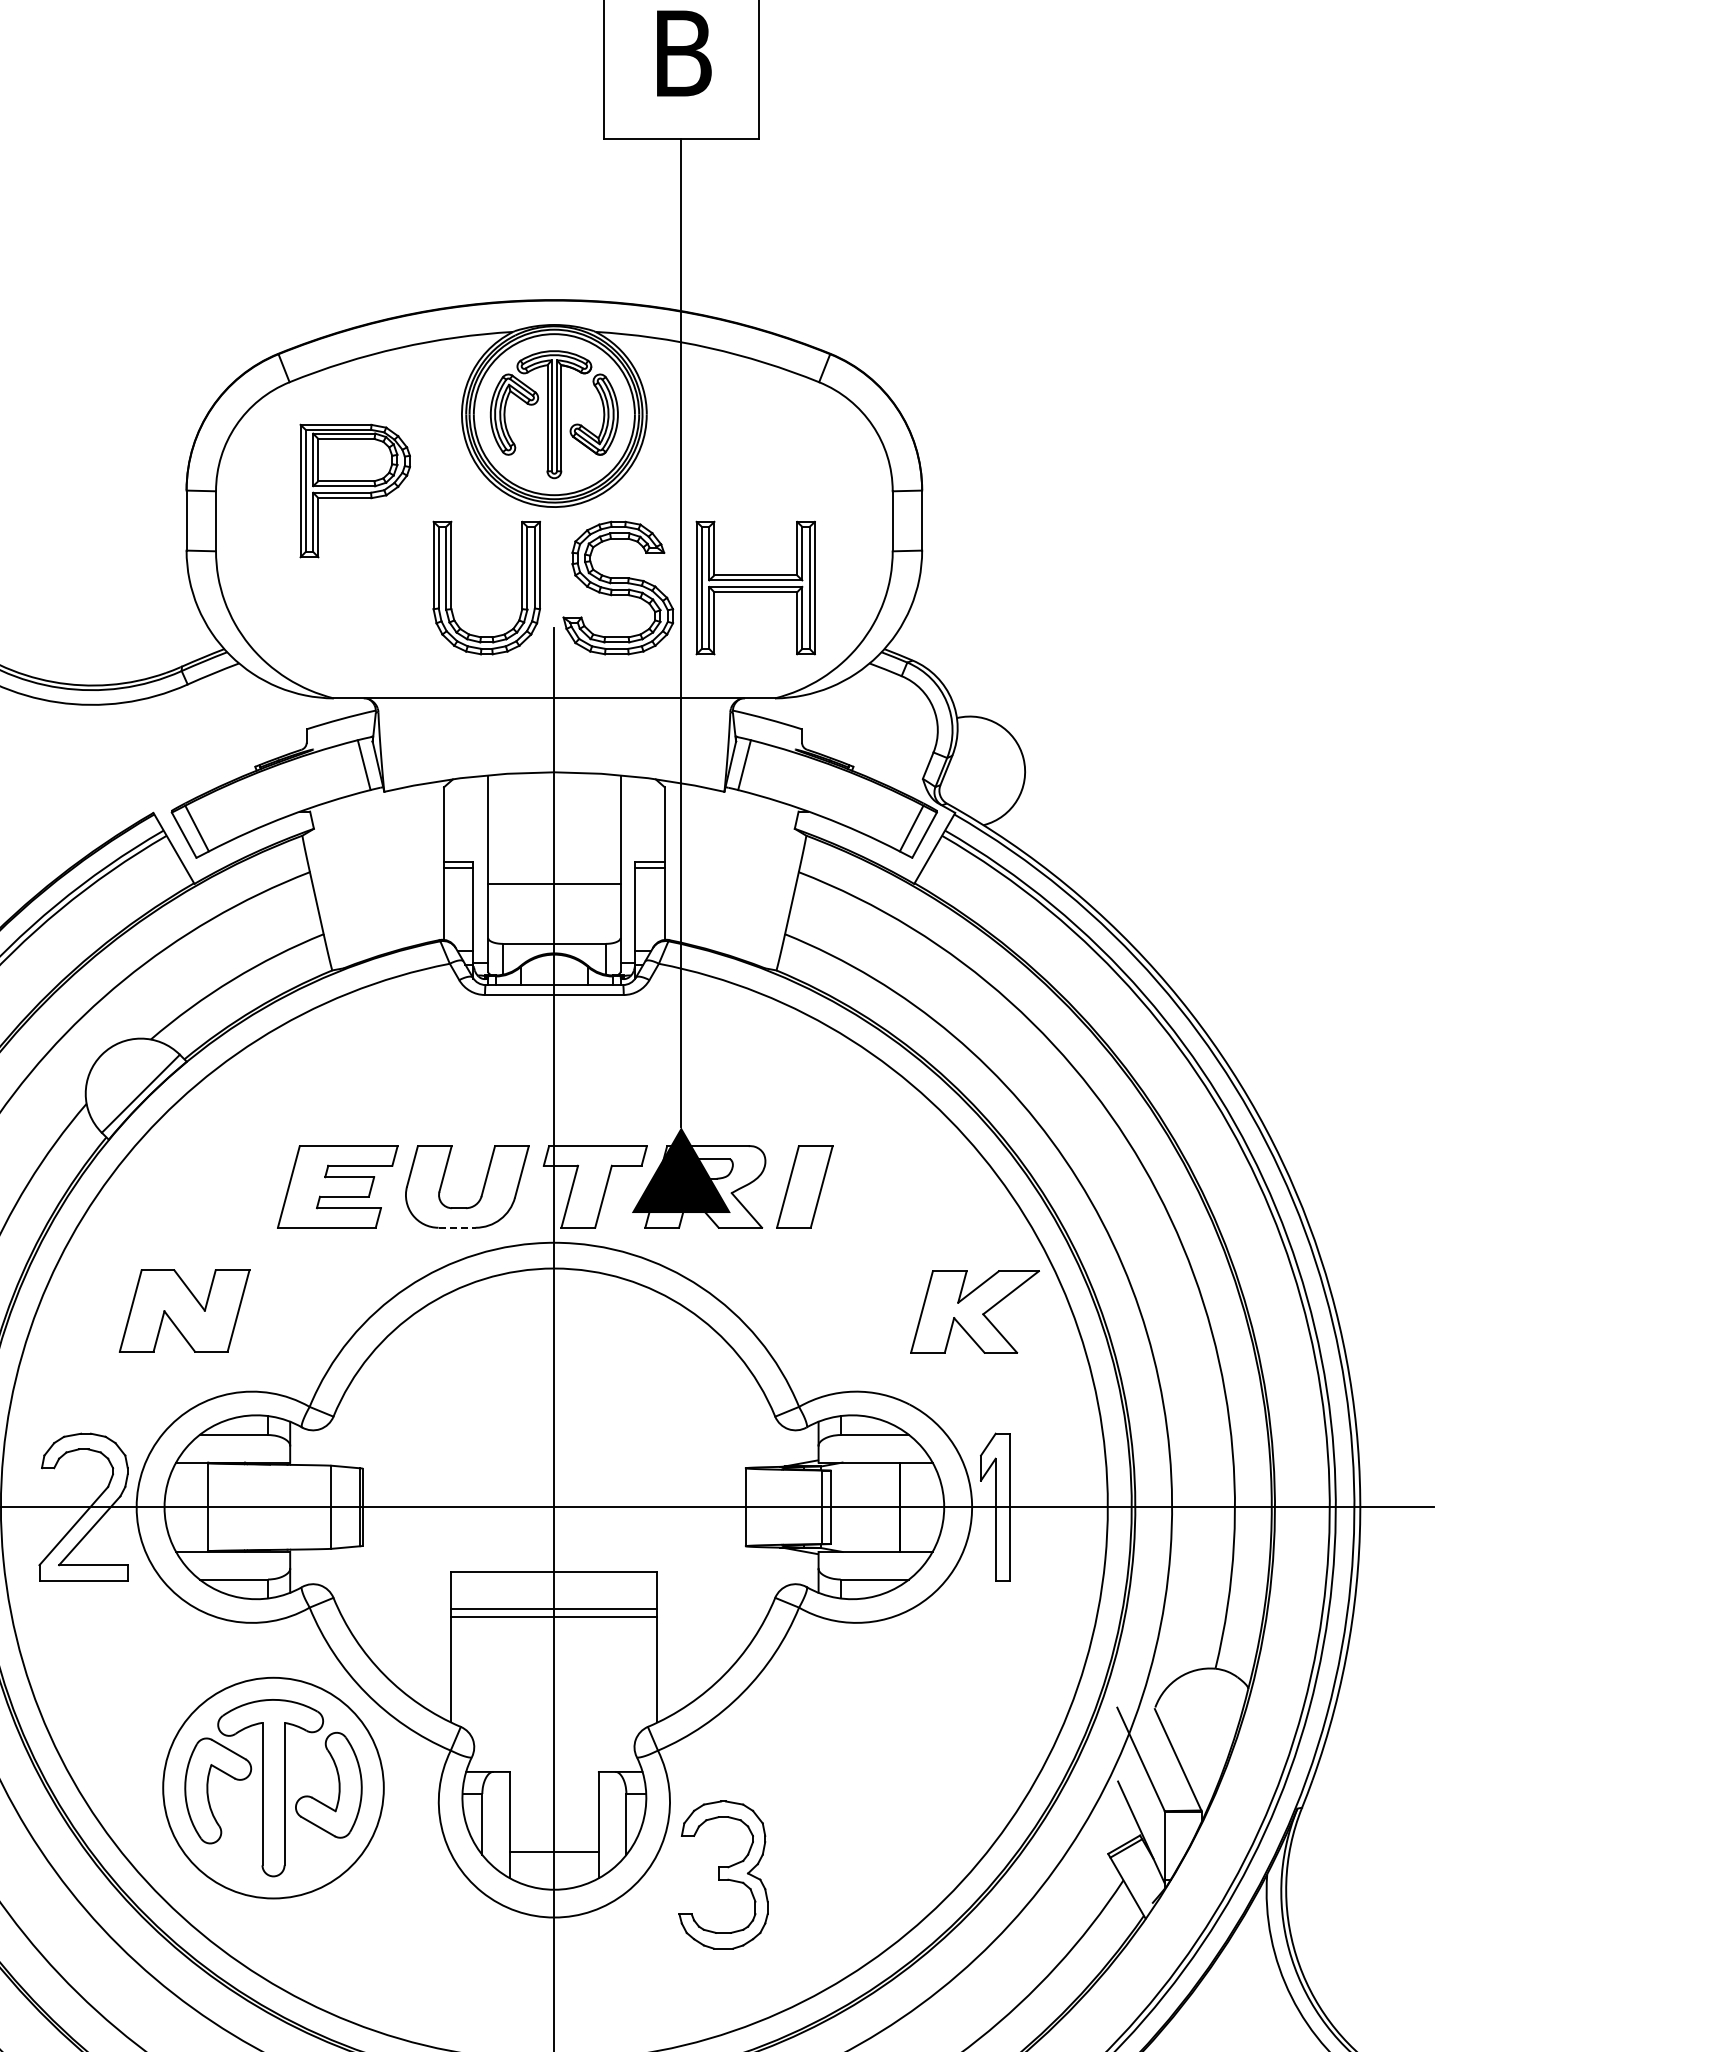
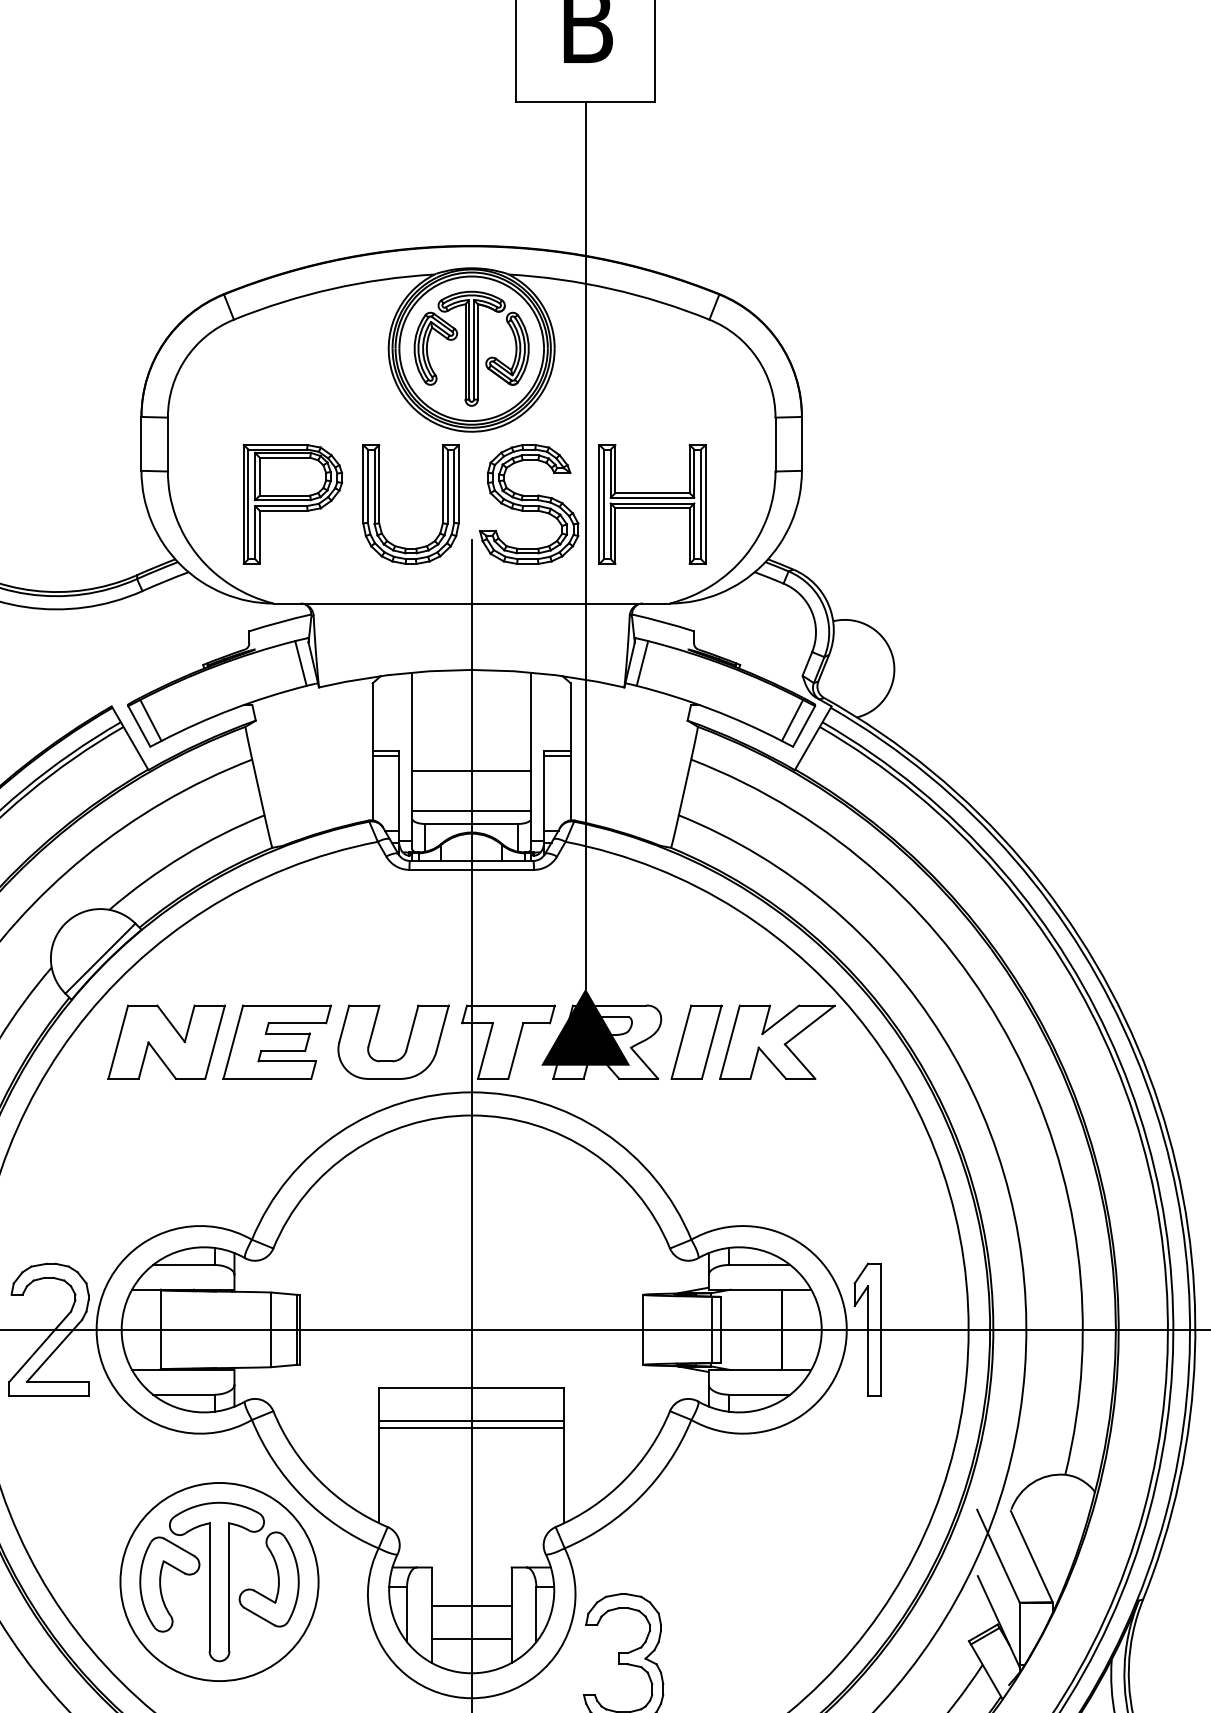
part: (354, 490) -> (292, 503), moved
line: (554, 929) -> (471, 811), added
line: (457, 1227) -> (384, 1078), dashed -> solid
part: (184, 1310) -> (166, 1041), moved
part: (974, 1311) -> (777, 1041), moved
line: (553, 1814) -> (470, 1605), added

